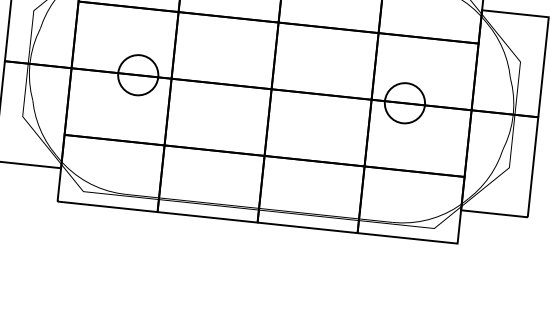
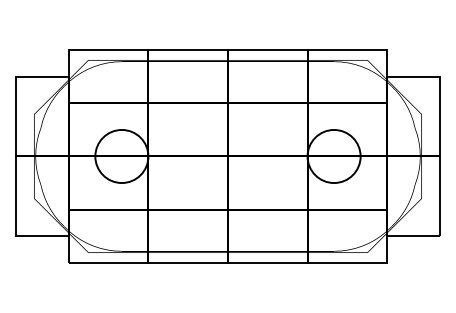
circle: (137, 75) -> (121, 156), size x1.67
circle: (404, 103) -> (333, 156), size x1.67

